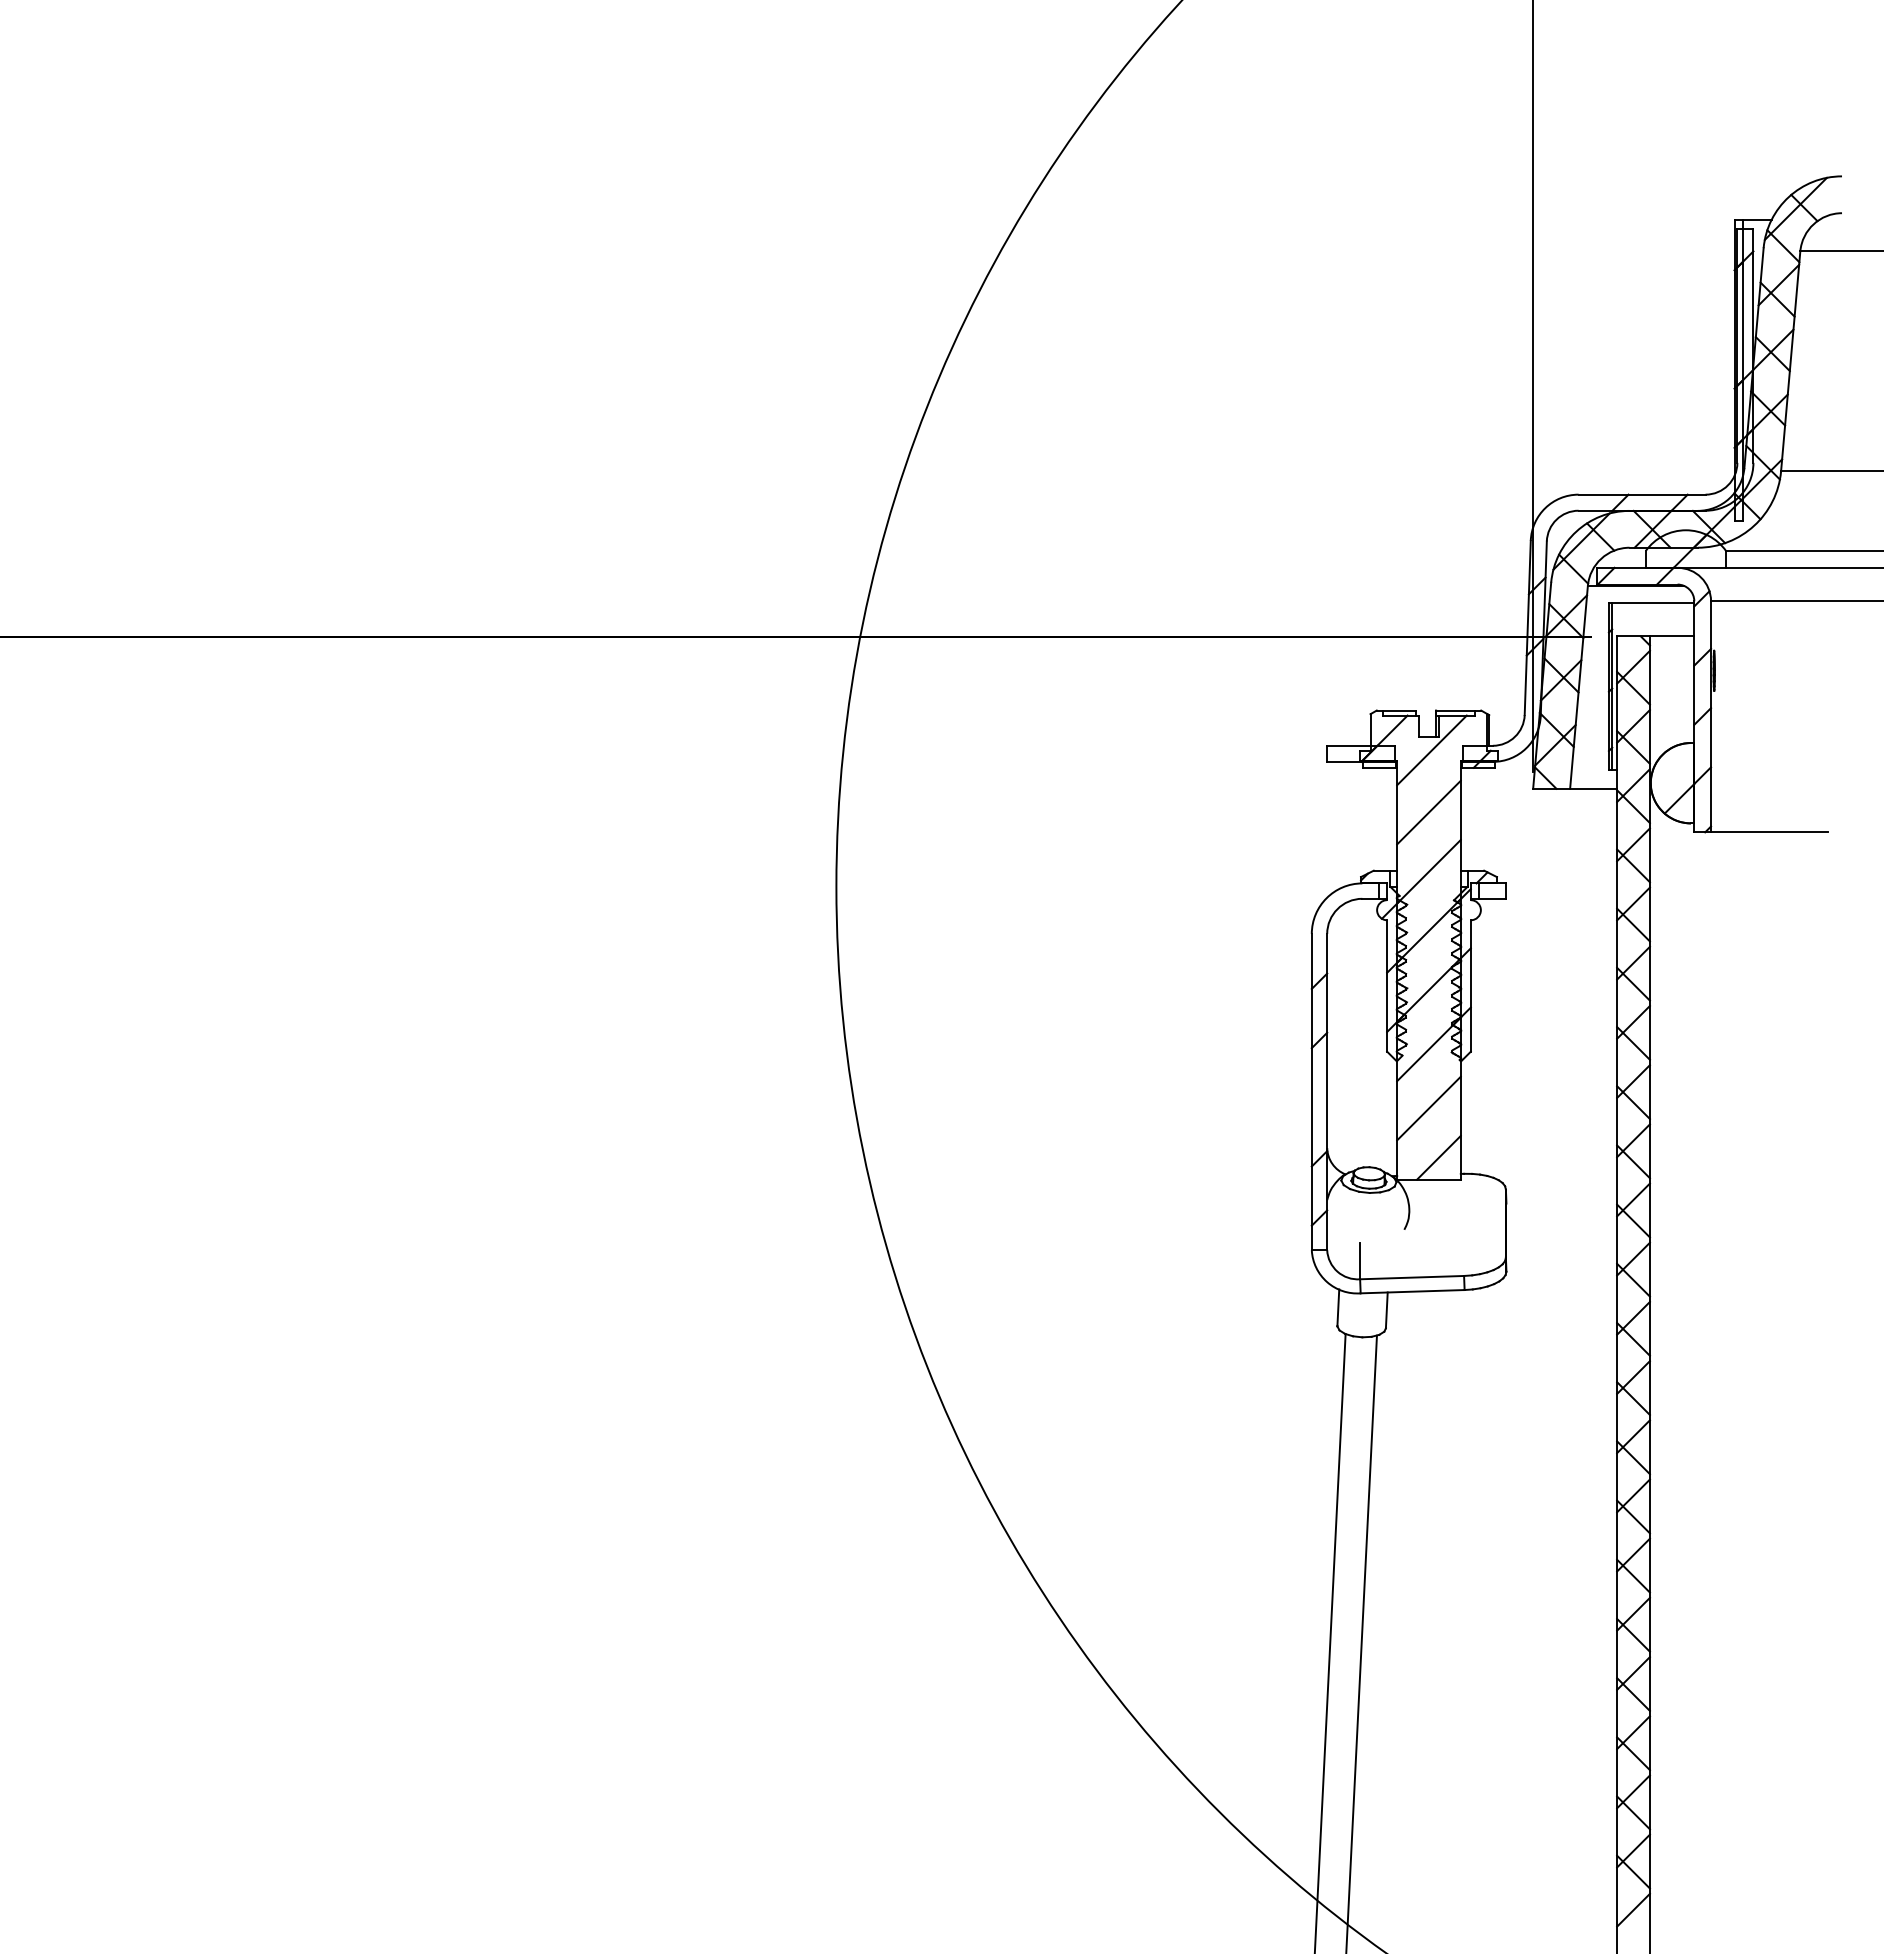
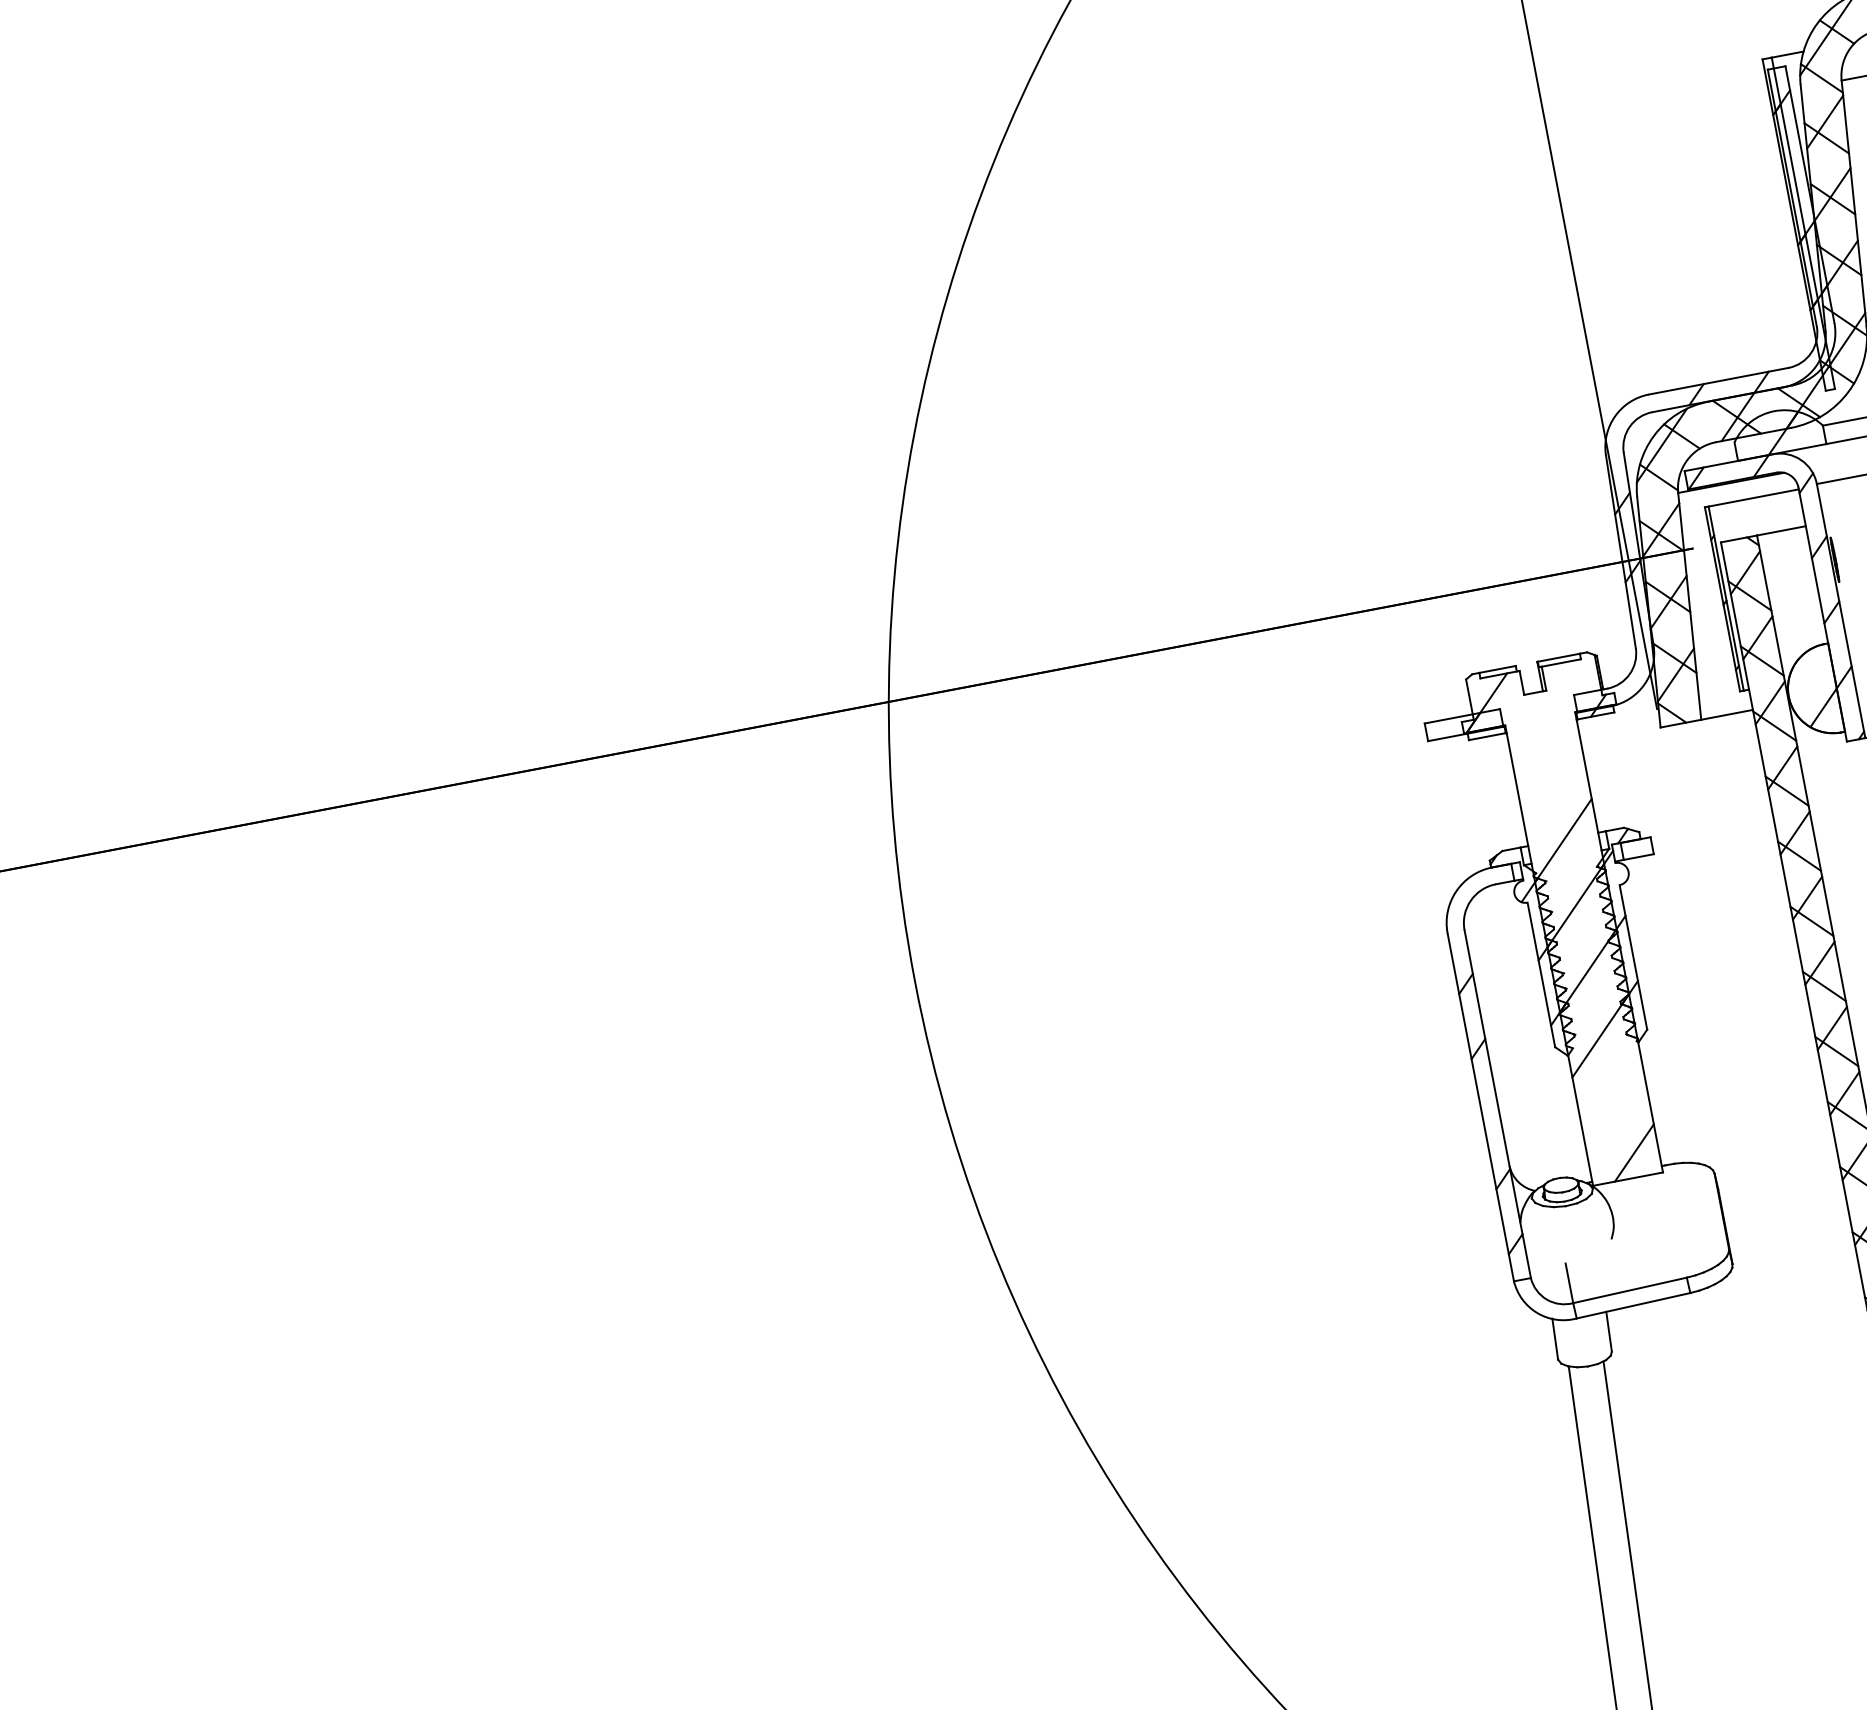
line: (1431, 750) -> (1540, 706), removed
line: (1428, 812) -> (1550, 775), removed
line: (1428, 1108) -> (1612, 1101), removed

